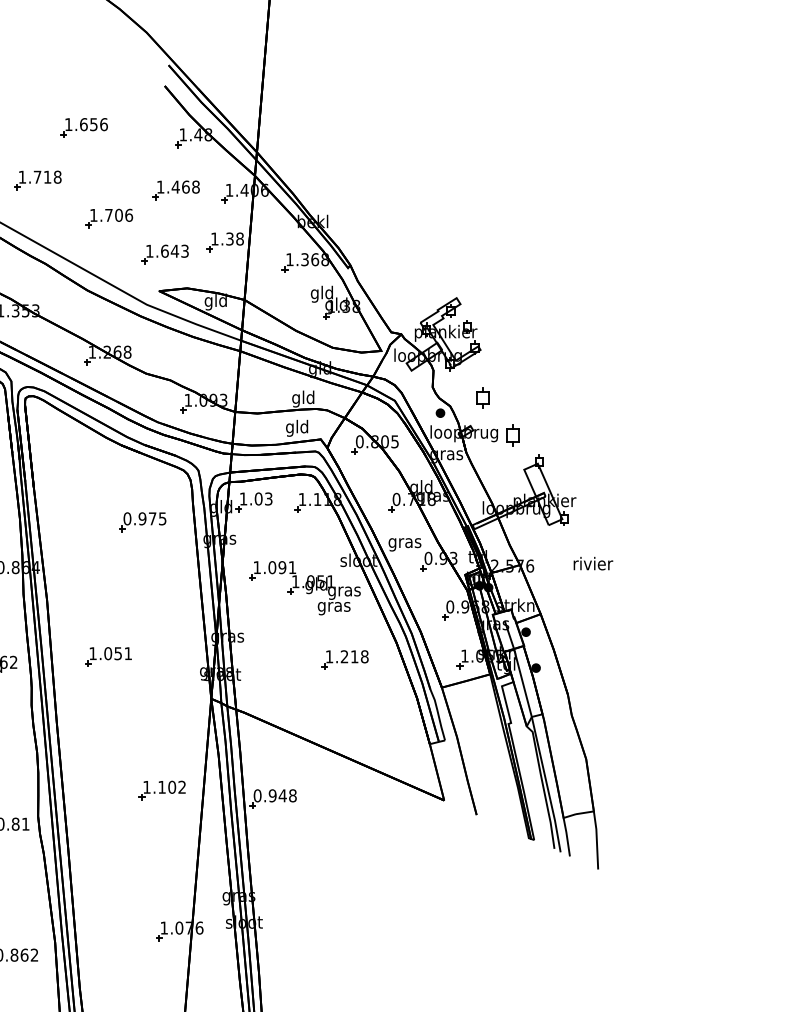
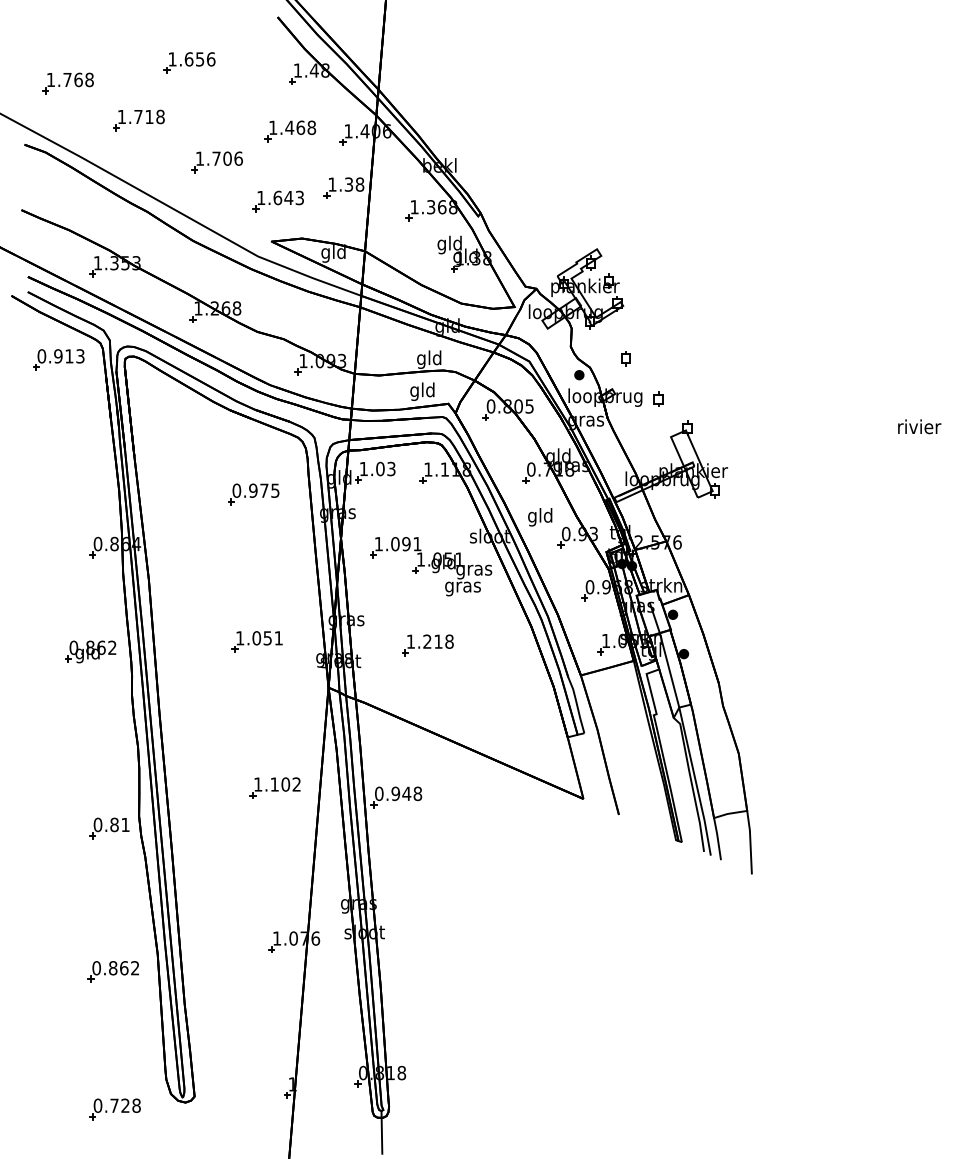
part: (482, 397) -> (625, 358), size x0.62
part: (512, 434) -> (658, 398), size x0.62
text: (404, 543) -> (540, 517), gras -> gld
text: (593, 563) -> (919, 426), moved
part: (107, 656) -> (256, 641), moved
part: (344, 660) -> (427, 645), moved

